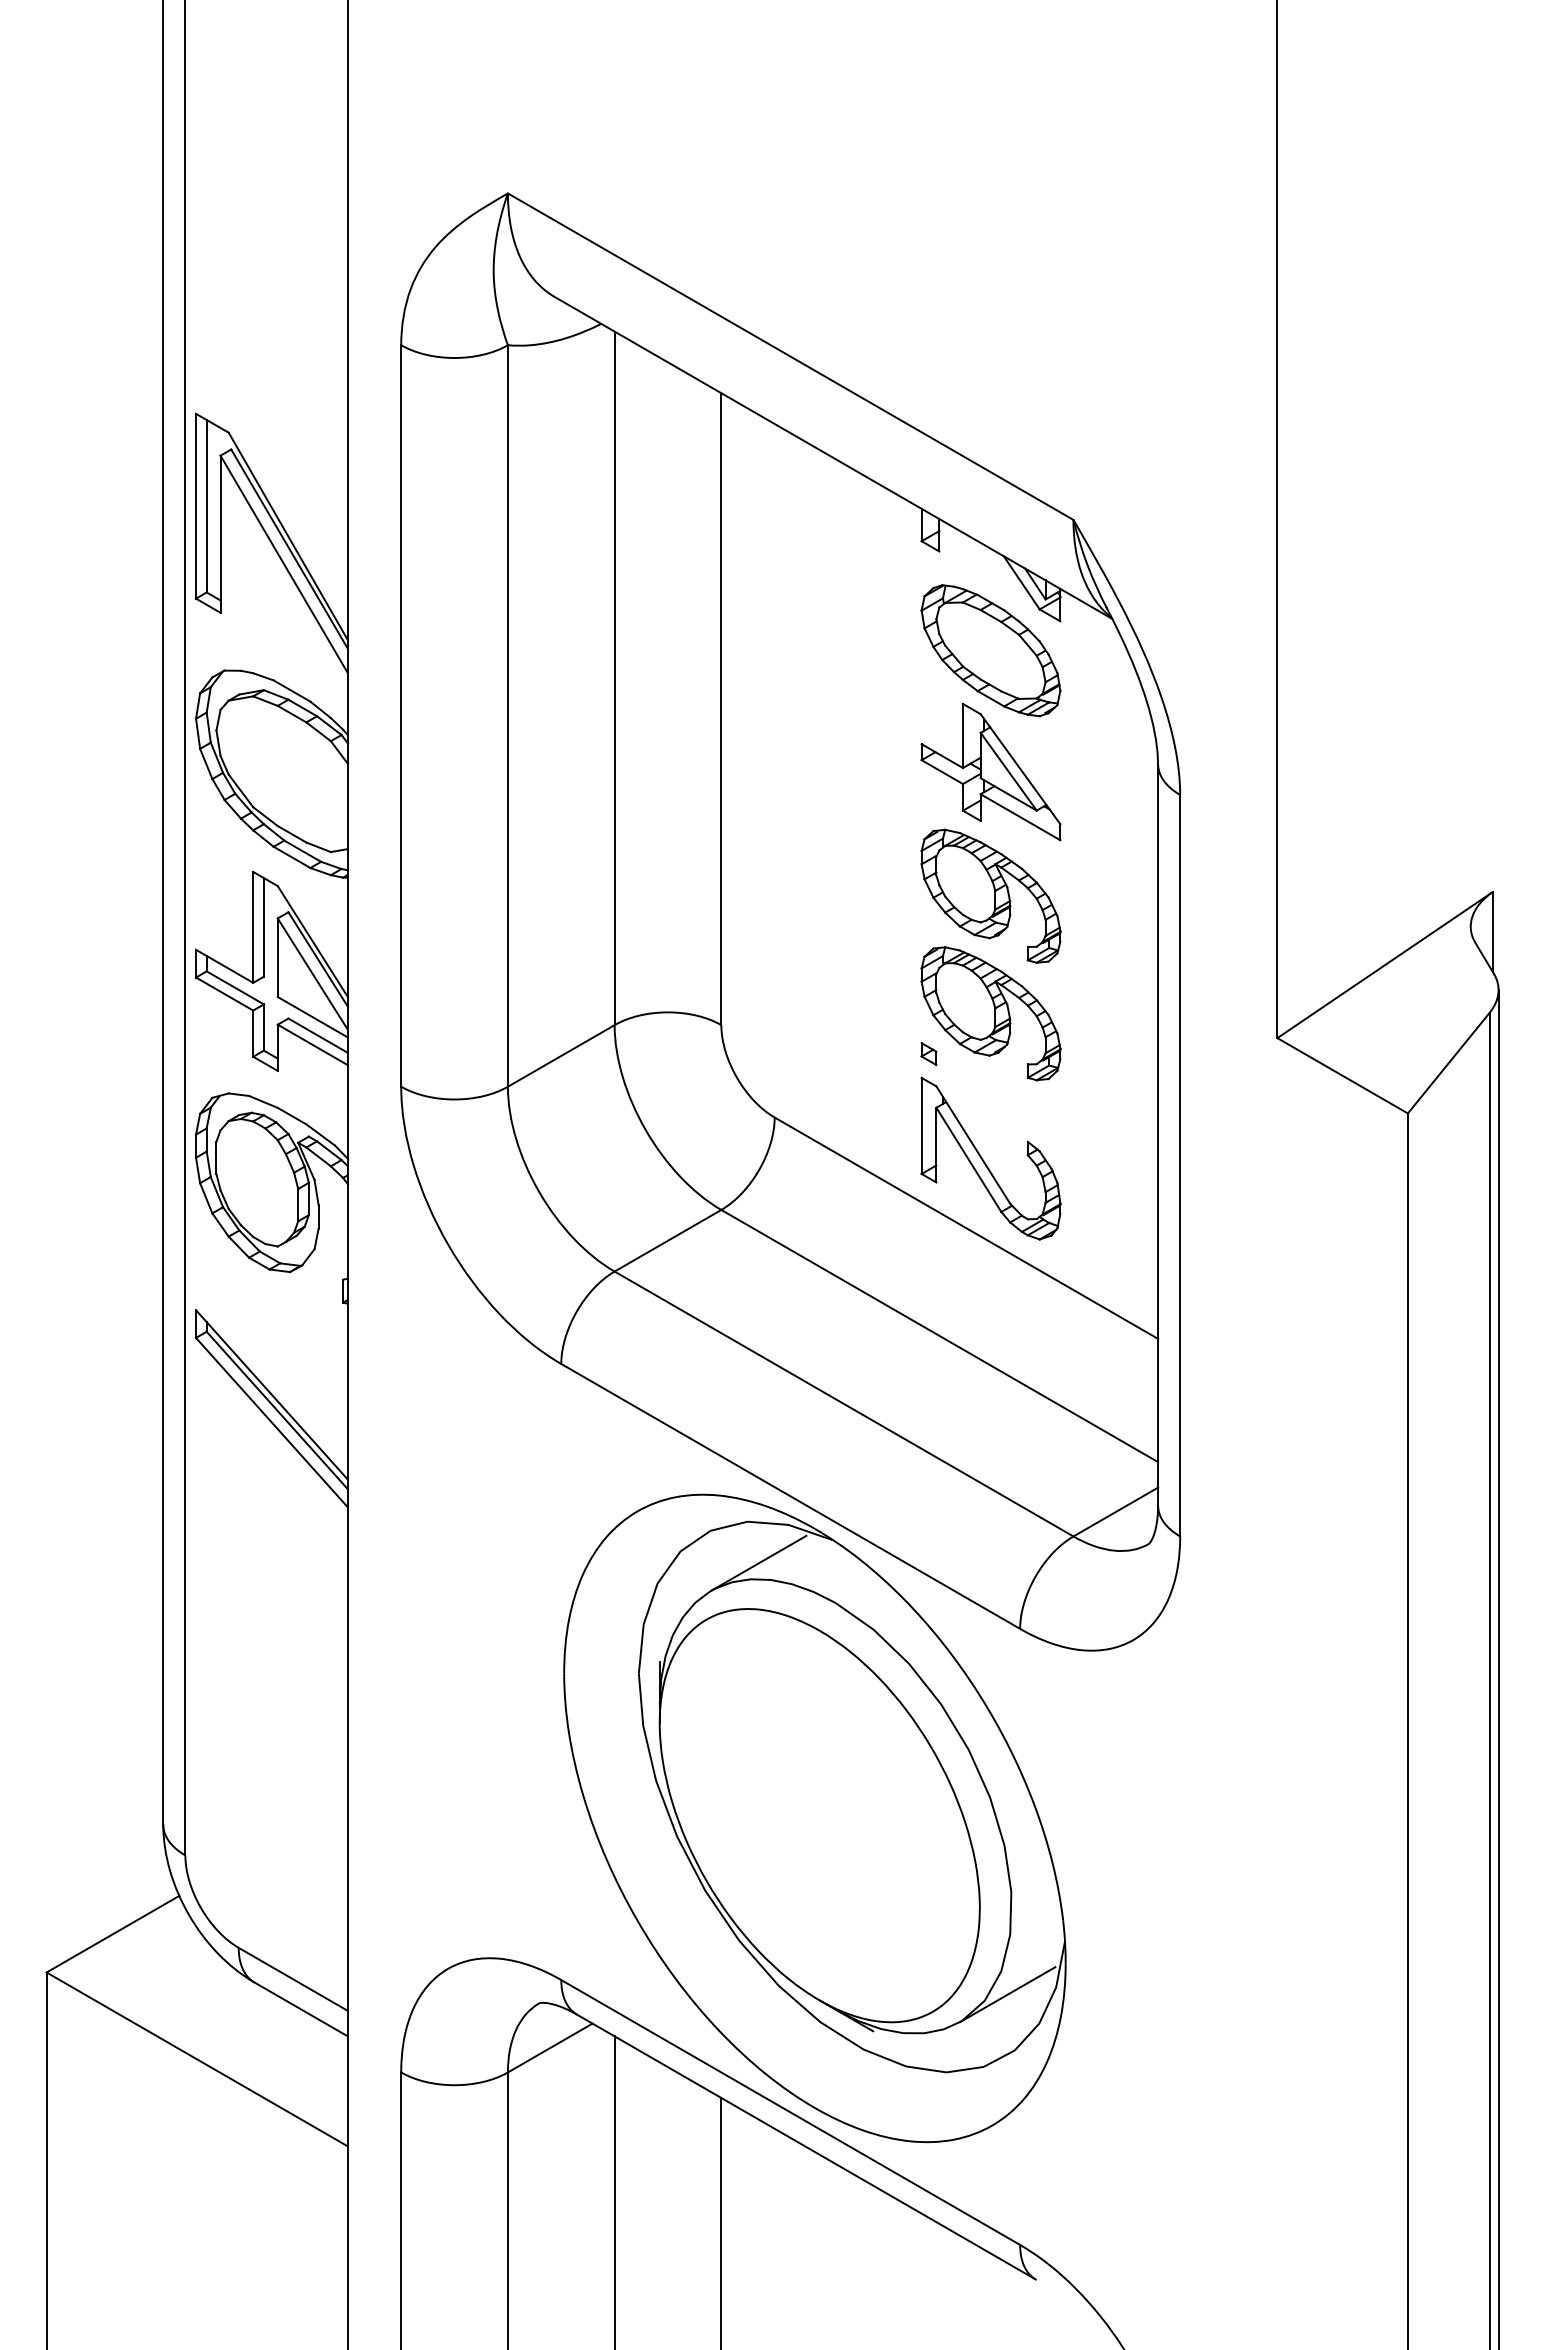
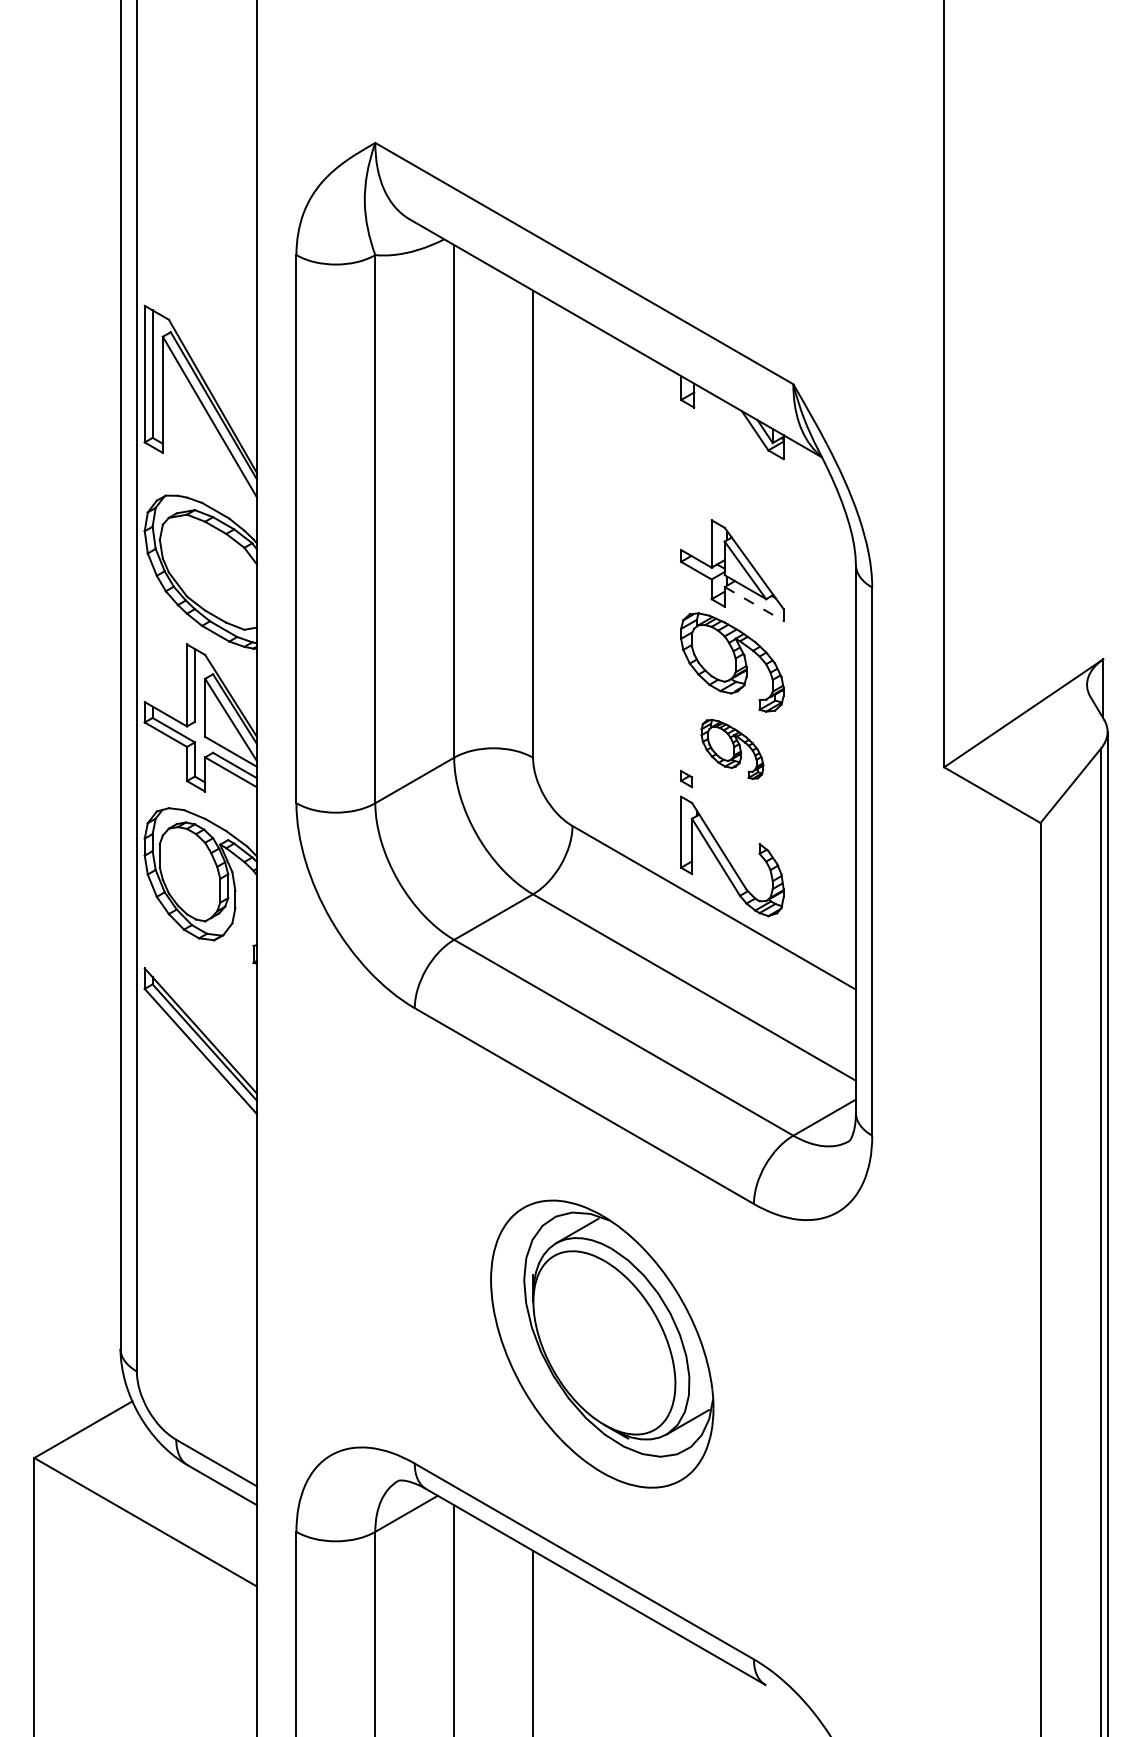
part: (990, 650) -> (732, 480), removed
line: (1020, 817) -> (754, 604), solid -> dashed
part: (990, 1013) -> (732, 749), size x0.6
part: (814, 1818) -> (601, 1344), size x0.6

